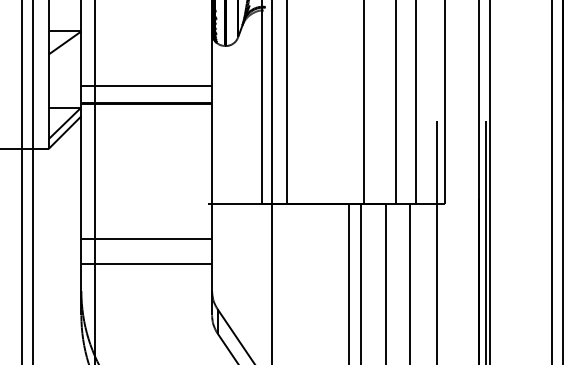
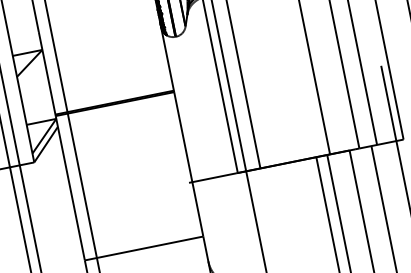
line: (146, 85) -> (111, 87), removed
line: (146, 239) -> (139, 226), removed

